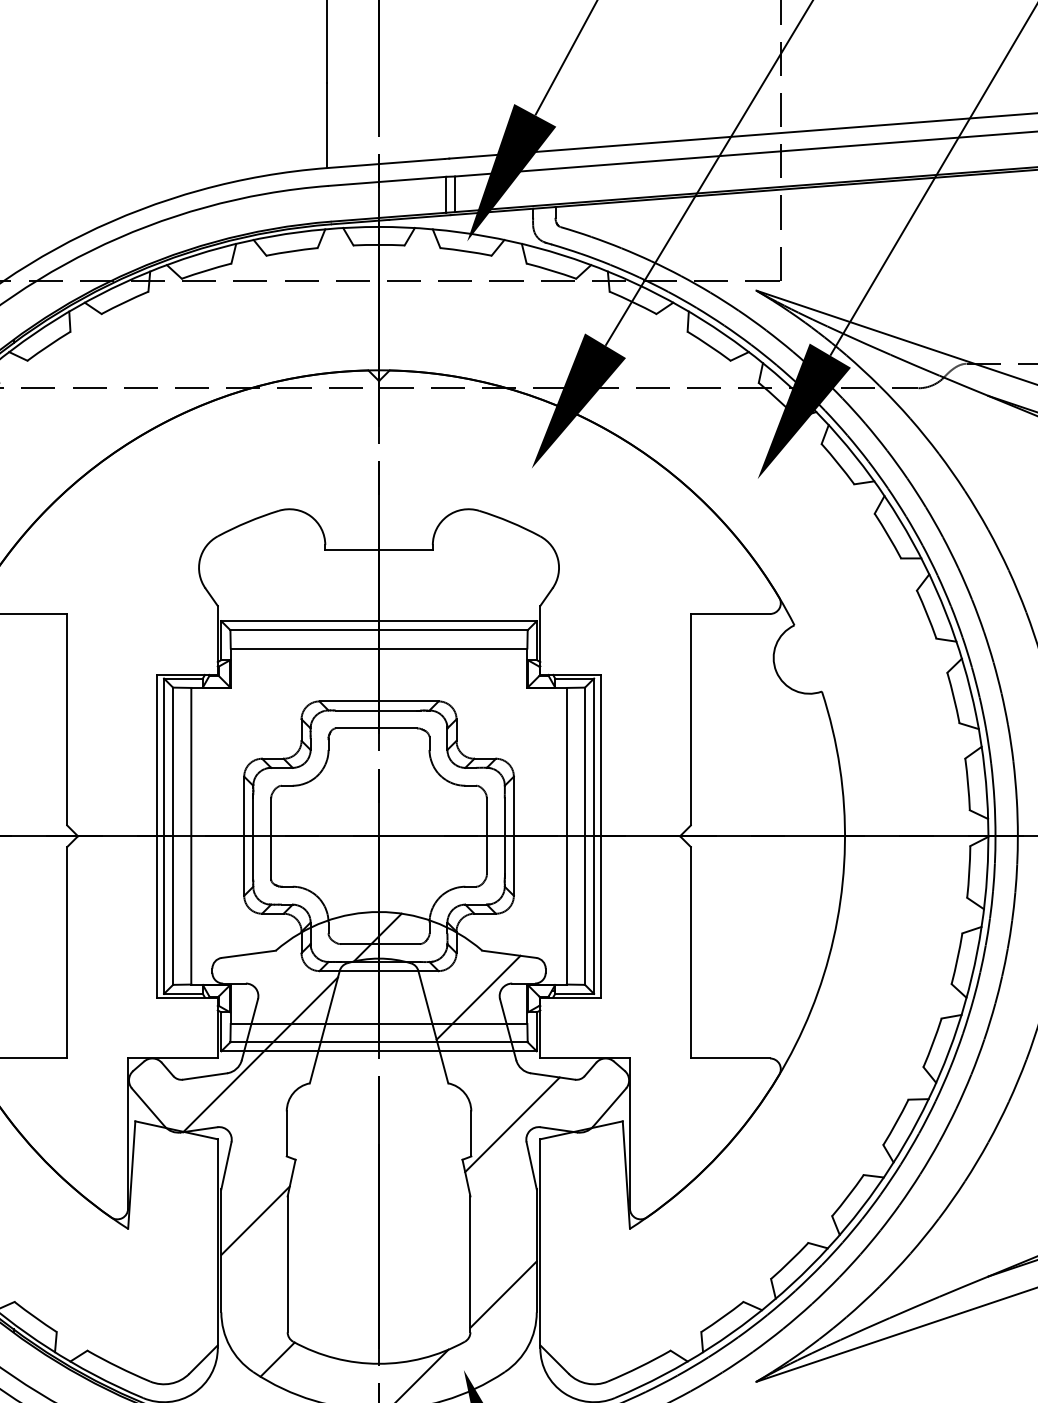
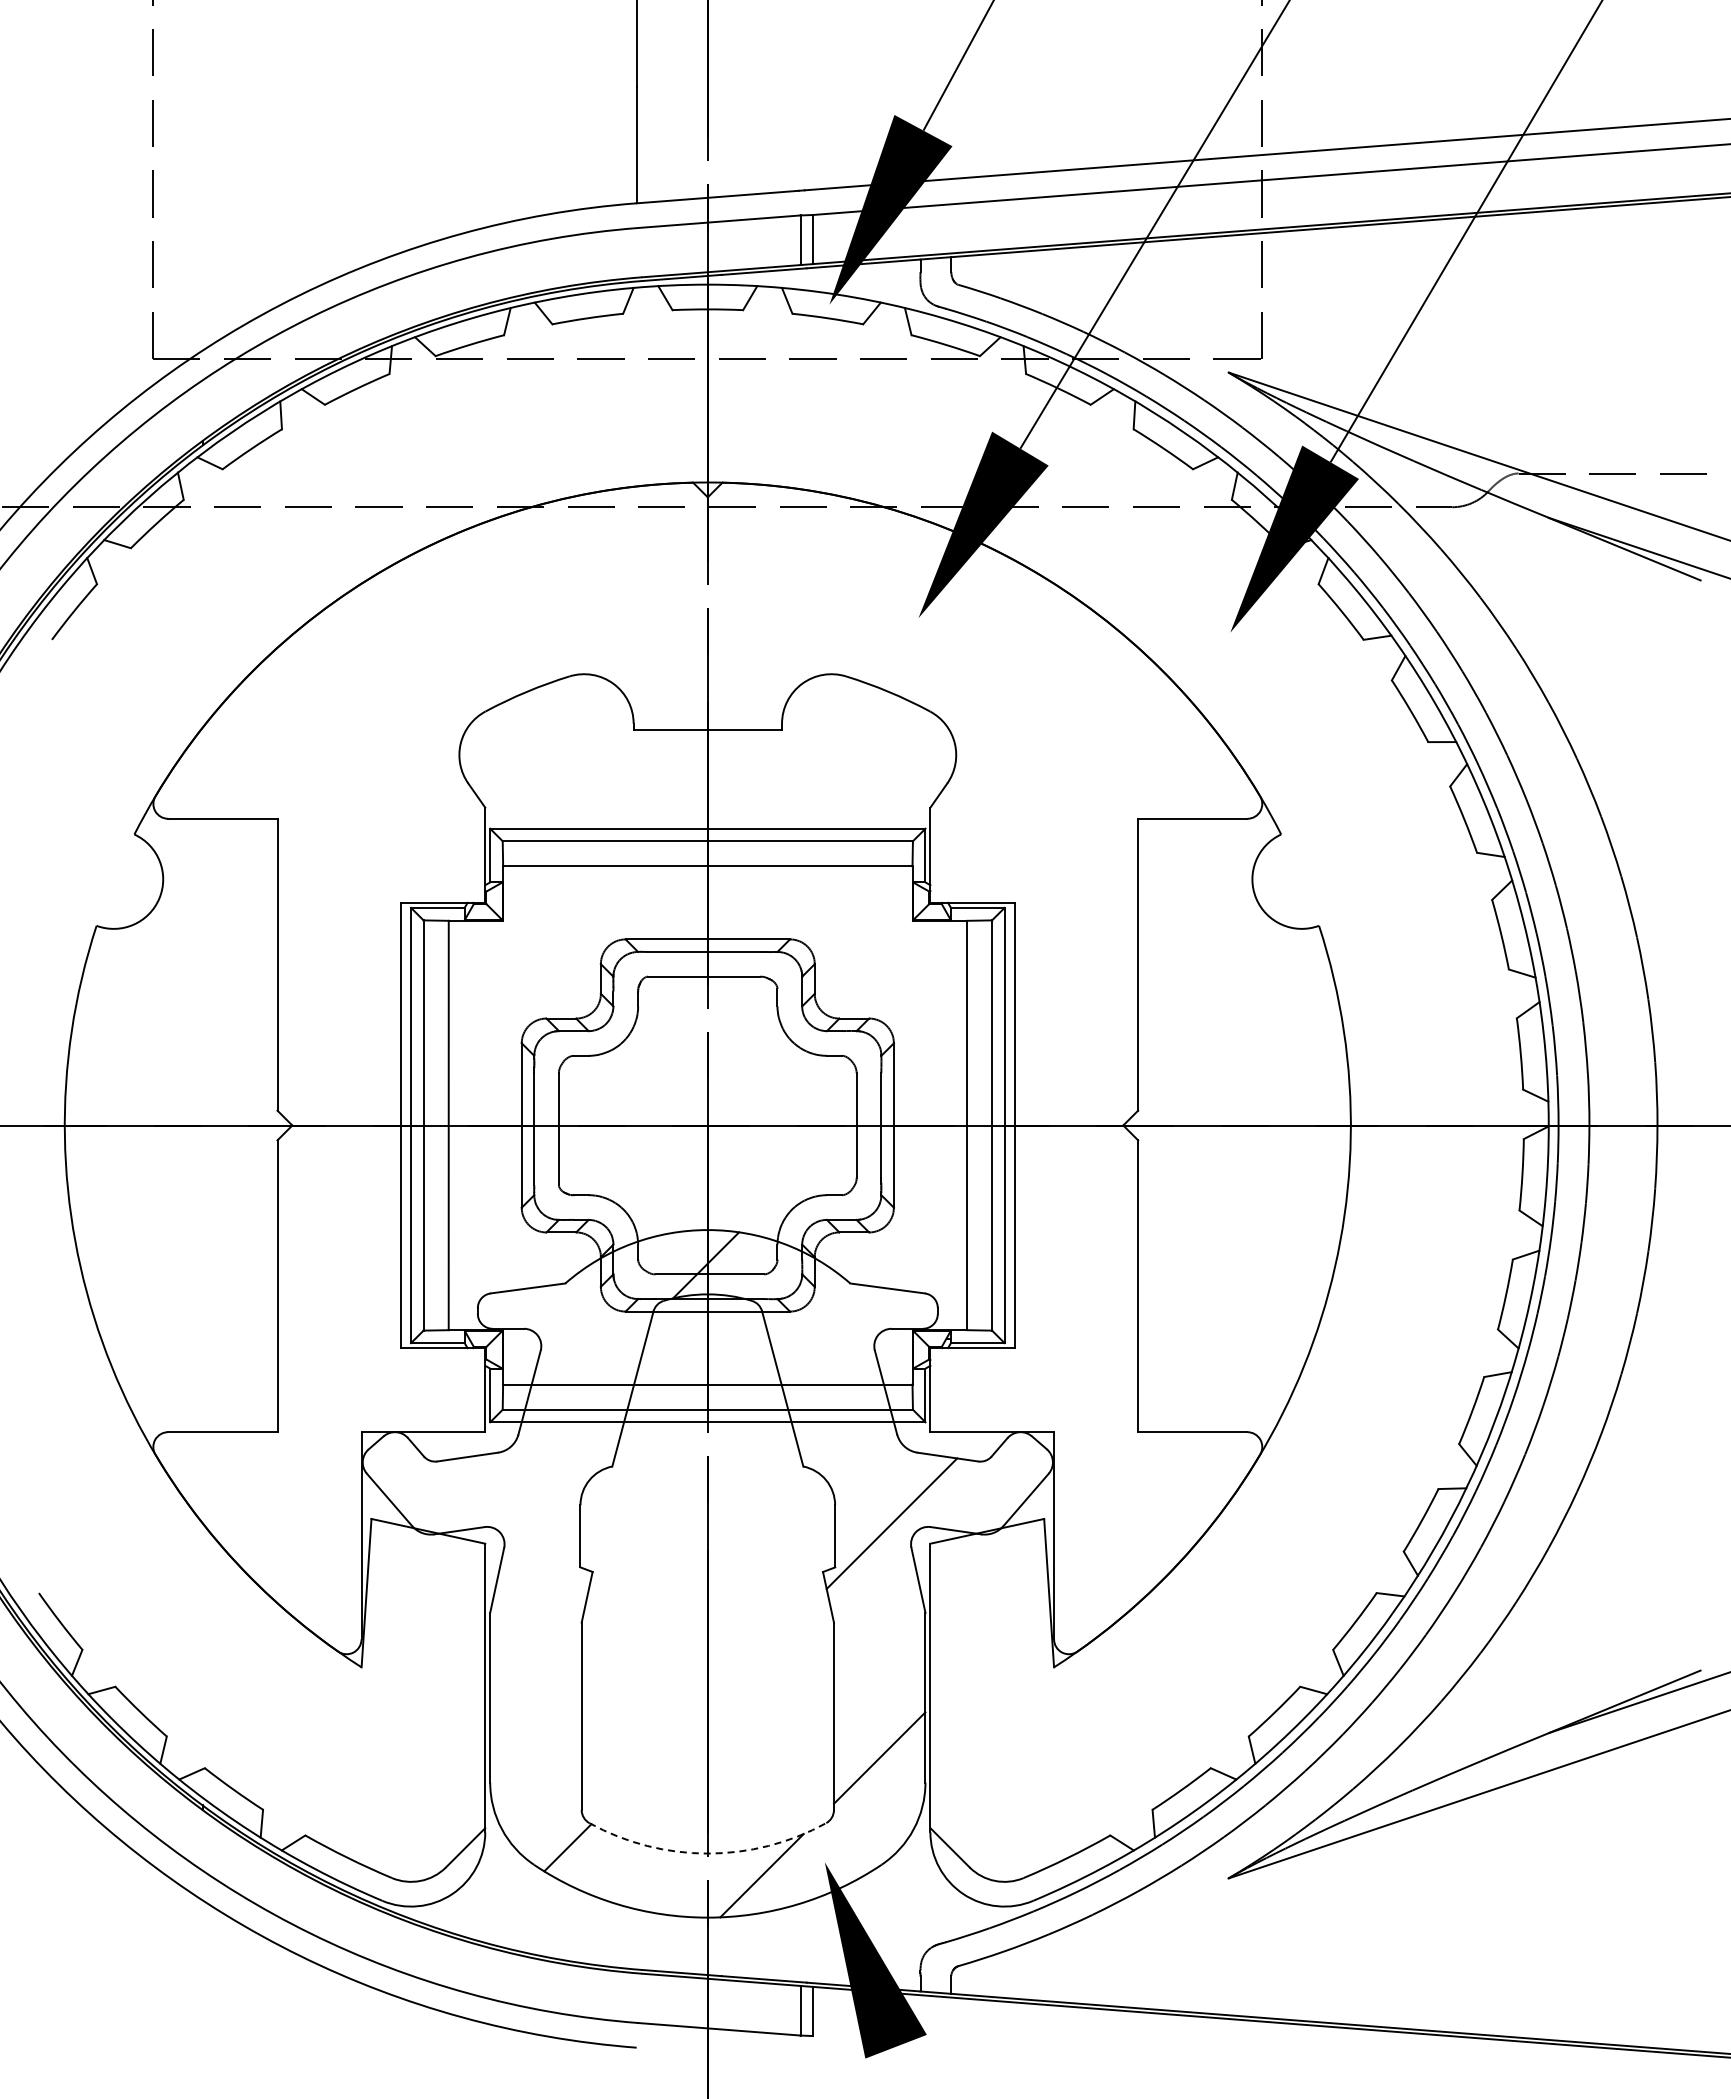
line: (478, 997) -> (845, 1348), removed
line: (260, 1054) -> (544, 1426), removed
line: (255, 1220) -> (537, 1655), removed
arc: (378, 1363) -> (707, 1853), solid -> dashed

